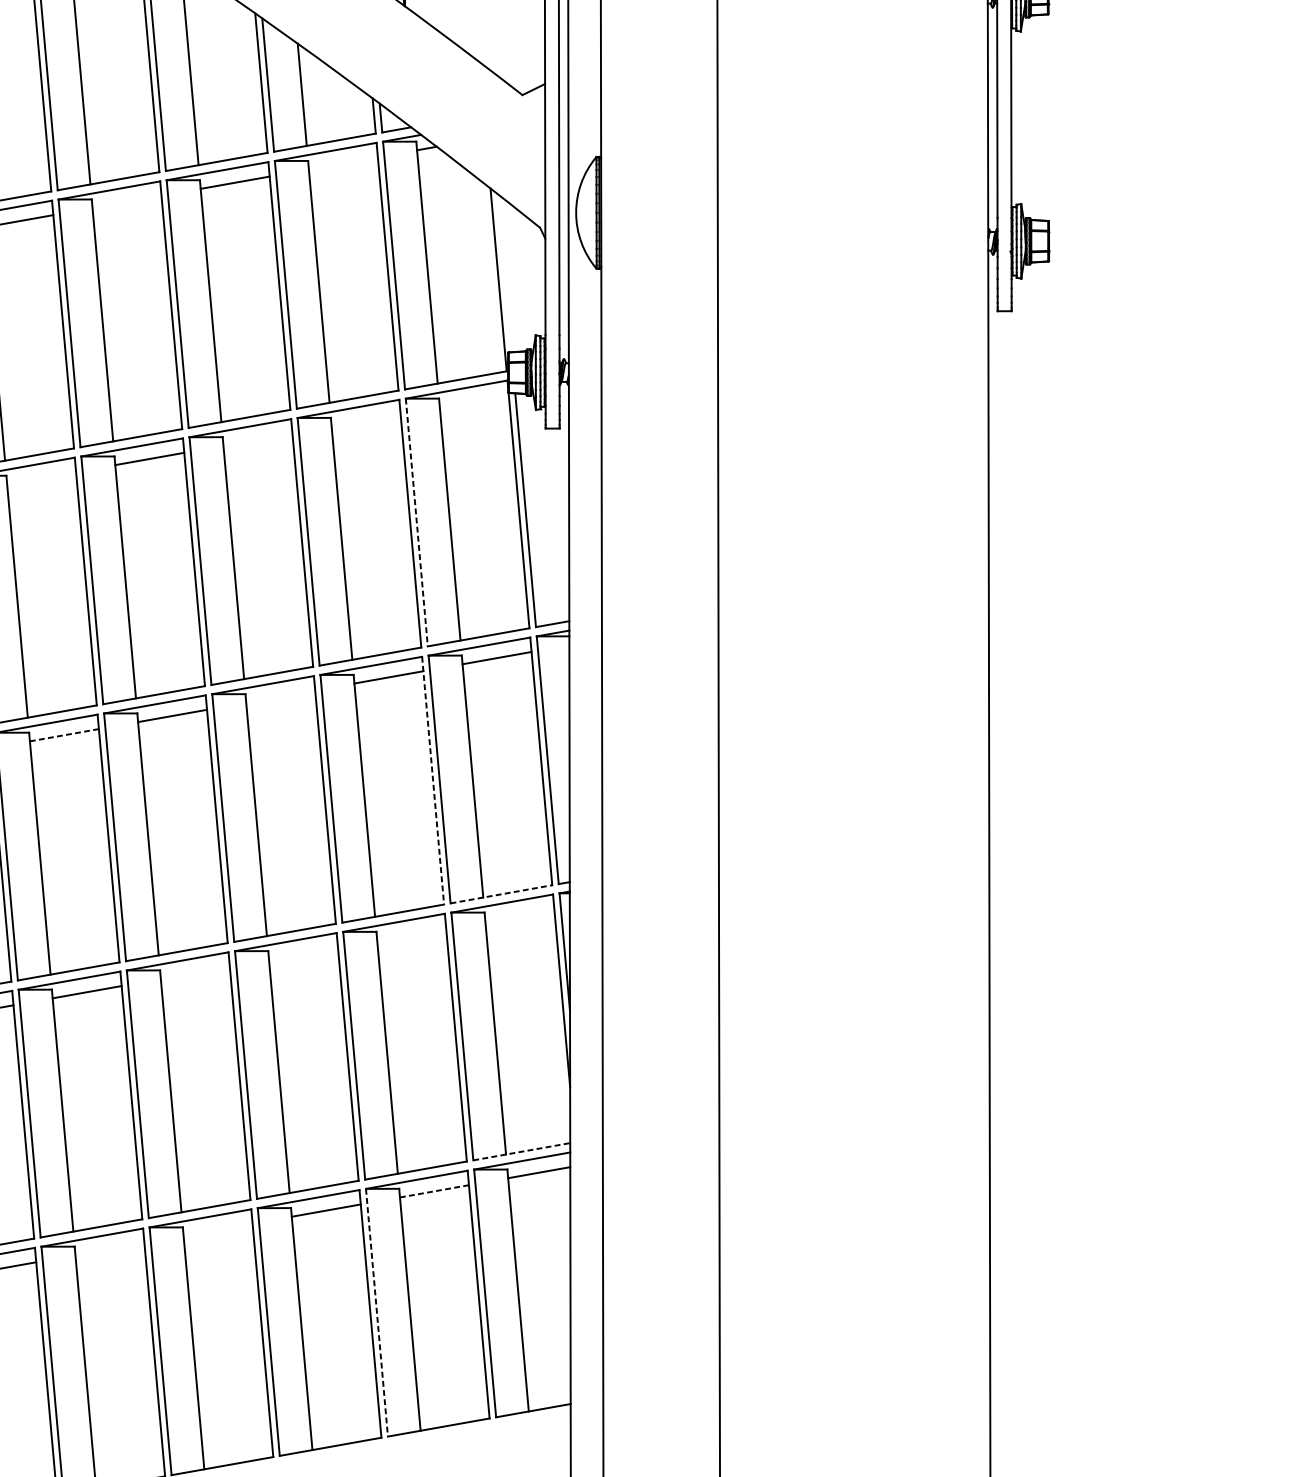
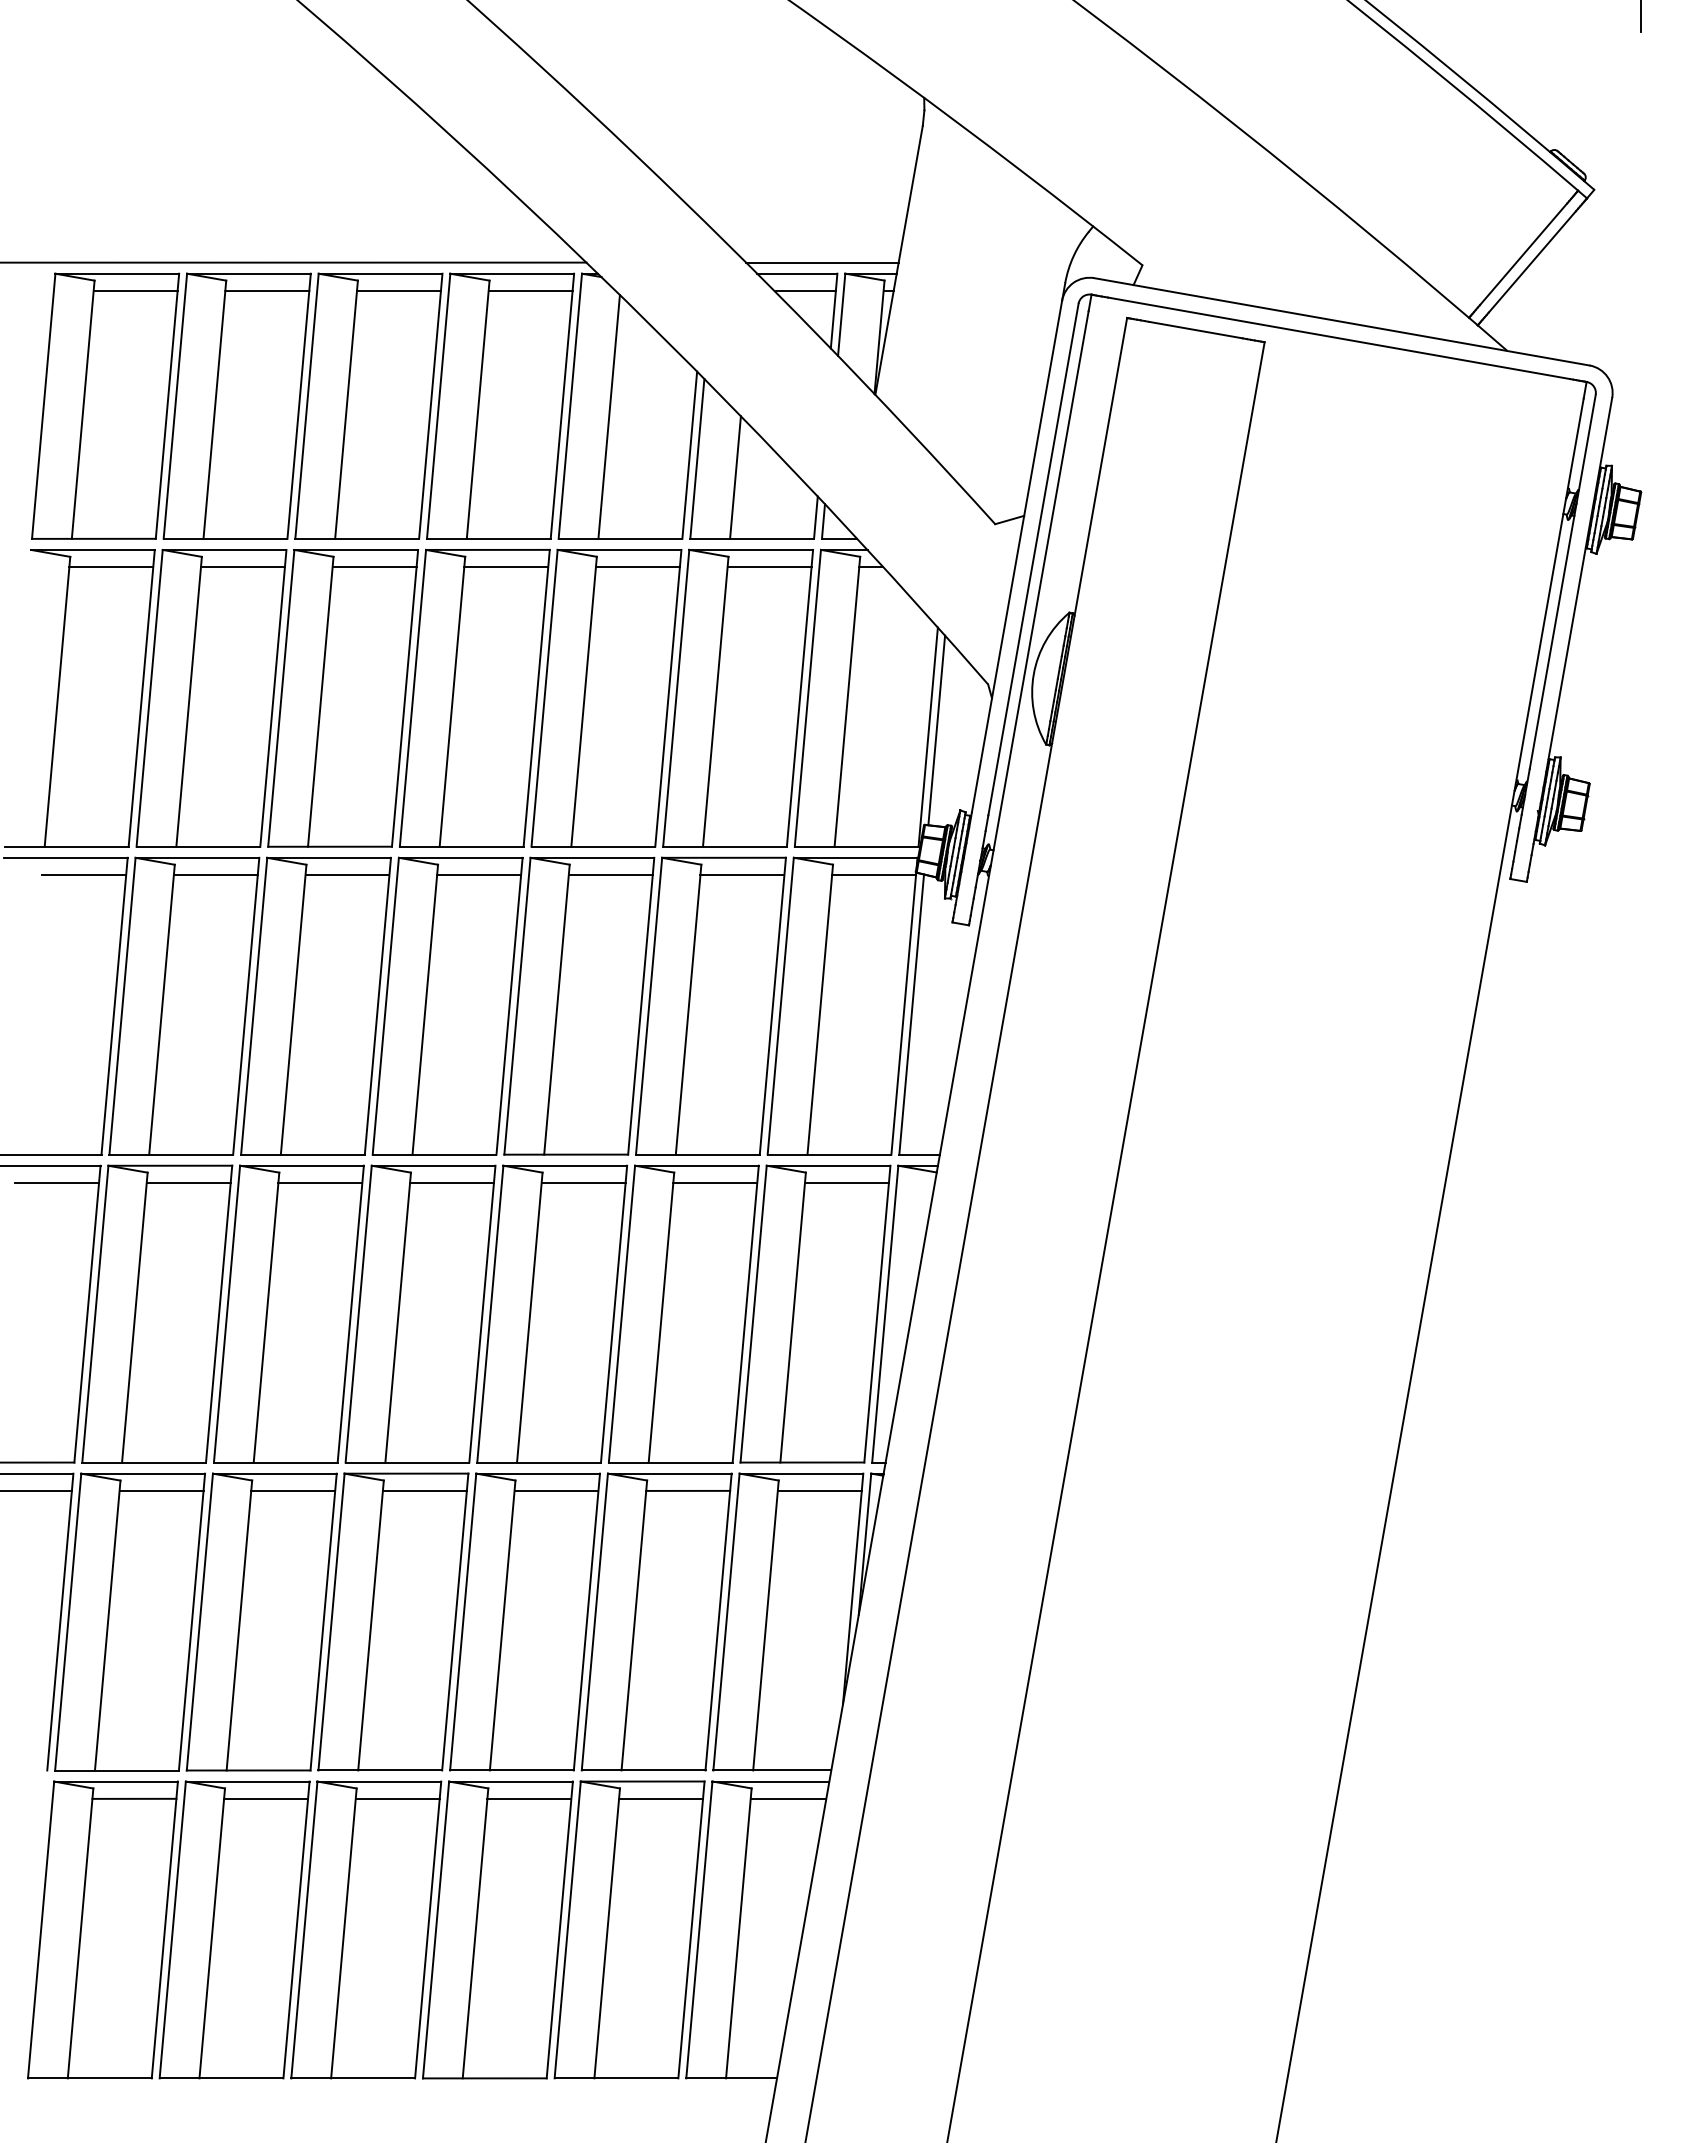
line: (343, 163) -> (769, 567), added
line: (127, 202) -> (506, 567), added
line: (504, 273) -> (936, 730), added
line: (474, 401) -> (874, 875), added
line: (366, 420) -> (742, 875), added
line: (257, 440) -> (610, 875), added
line: (41, 478) -> (347, 875), added
line: (416, 522) -> (780, 1006), dashed -> solid
line: (280, 696) -> (583, 1182), added
line: (64, 735) -> (320, 1183), dashed -> solid
line: (432, 781) -> (745, 1314), dashed -> solid
line: (501, 894) -> (802, 1462), dashed -> solid
line: (519, 914) -> (819, 1490), added
line: (411, 933) -> (688, 1490), added
line: (303, 953) -> (556, 1490), added
line: (194, 972) -> (424, 1490), added
line: (521, 1151) -> (772, 1770), dashed -> solid
line: (434, 1191) -> (661, 1798), dashed -> solid
line: (217, 1229) -> (397, 1798), added
line: (110, 1248) -> (266, 1798), added
line: (376, 1312) -> (567, 1929), dashed -> solid

